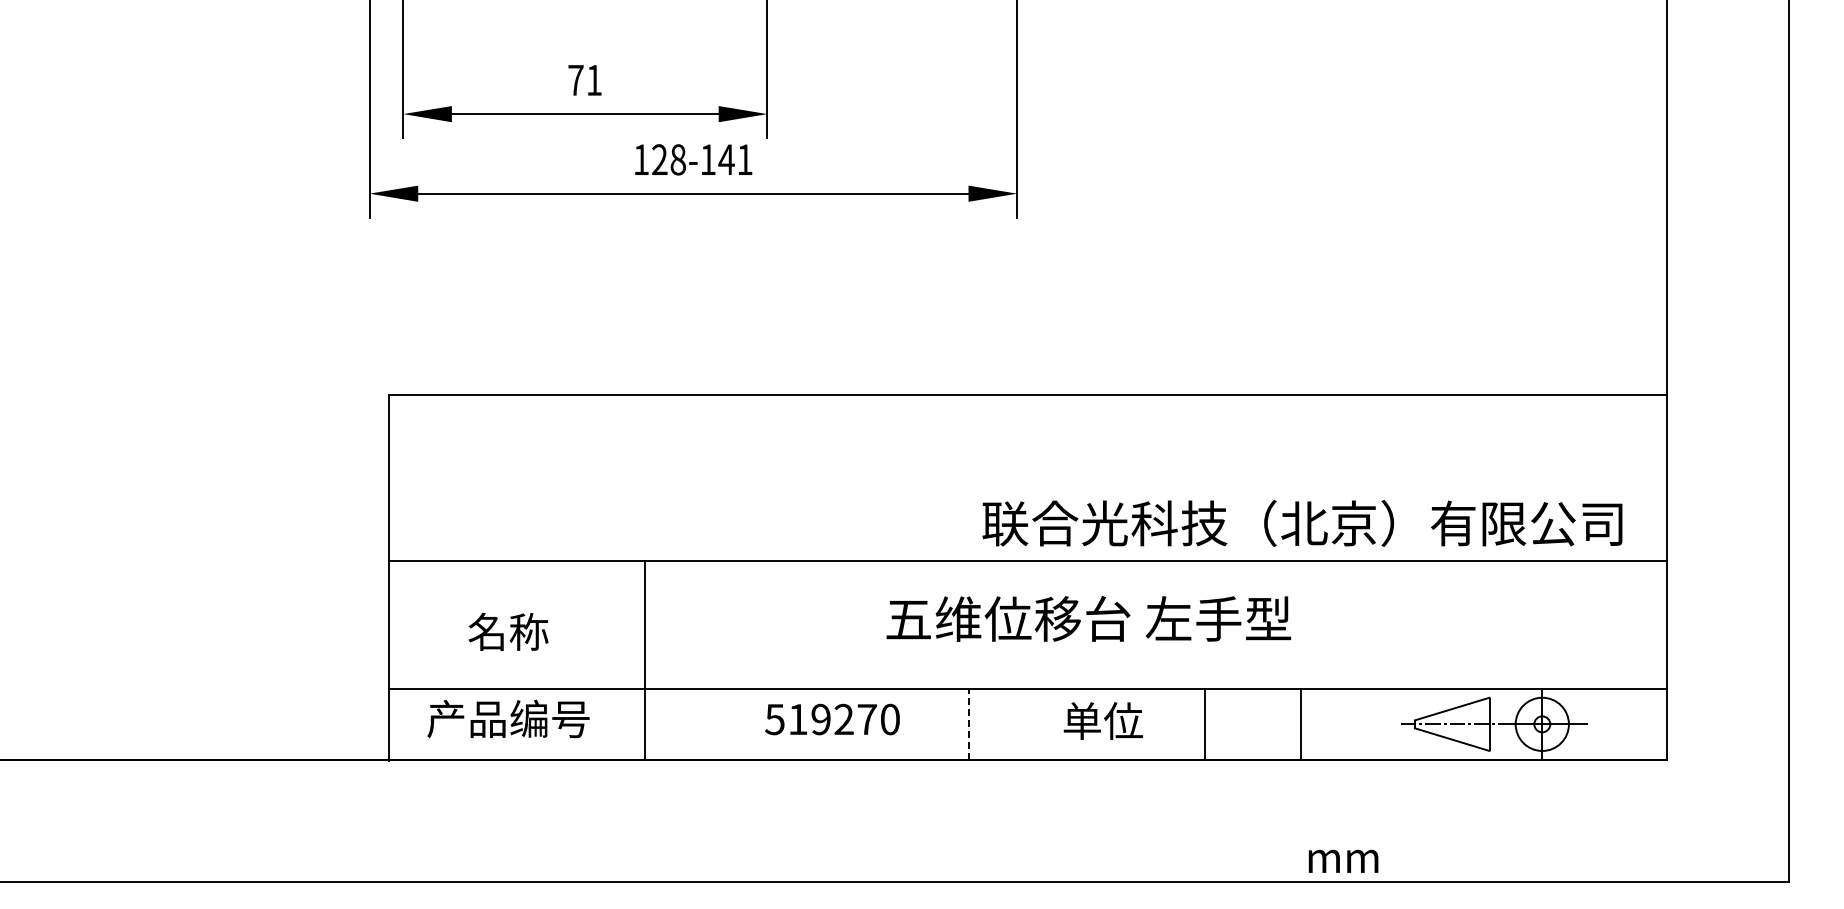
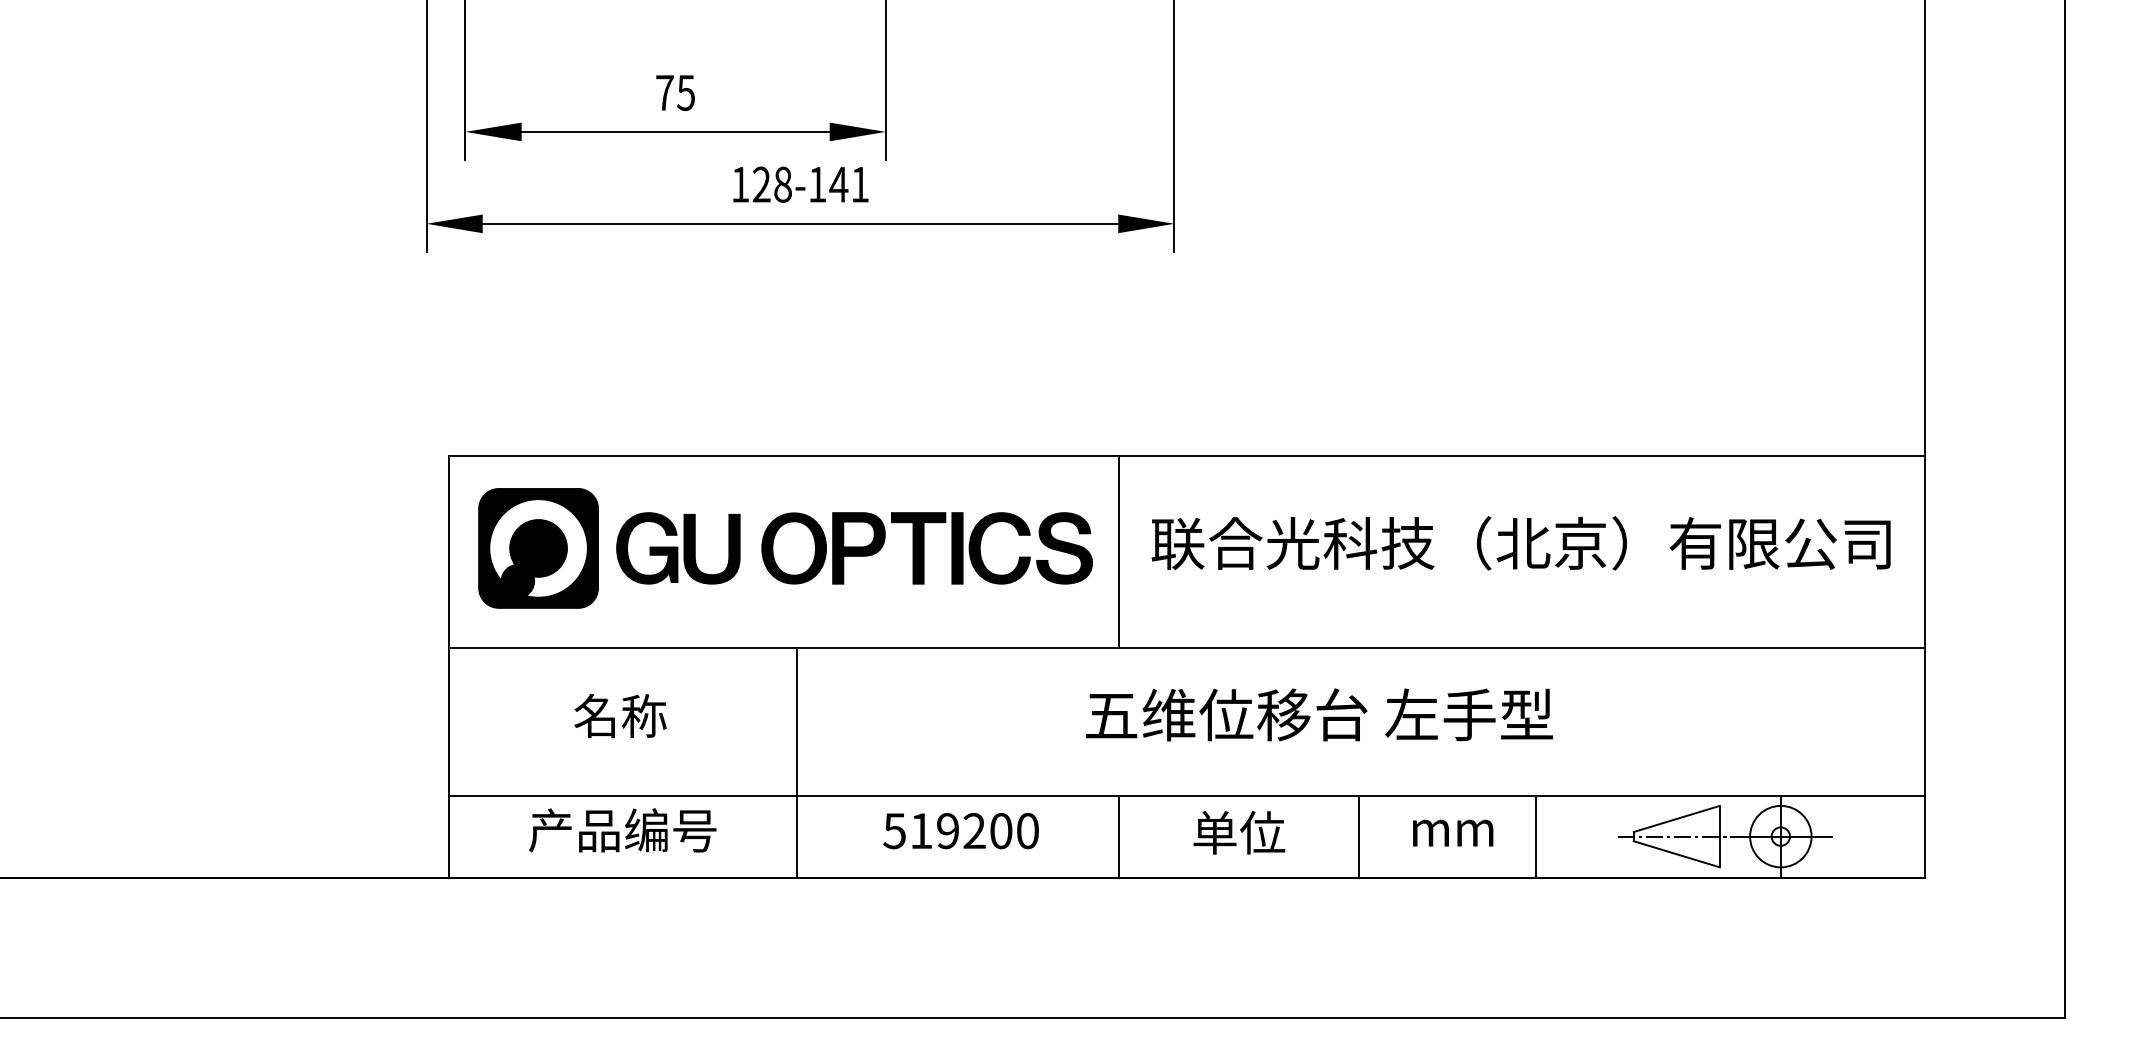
text: (593, 80) -> (685, 93), 71 -> 75
part: (680, 474) -> (785, 548), added
line: (968, 476) -> (1118, 550), added
text: (1302, 523) -> (1521, 543), moved
text: (1088, 618) -> (1319, 714), moved
text: (508, 631) -> (620, 715), moved
line: (645, 660) -> (797, 762), moved
text: (508, 718) -> (622, 829), moved
text: (866, 719) -> (1000, 831), 519270 -> 519200
text: (1103, 720) -> (1239, 832), moved
line: (1205, 723) -> (1359, 835), moved
line: (1300, 723) -> (1535, 835), moved
line: (968, 724) -> (1118, 836), dashed -> solid
text: (1343, 860) -> (1453, 832), moved

